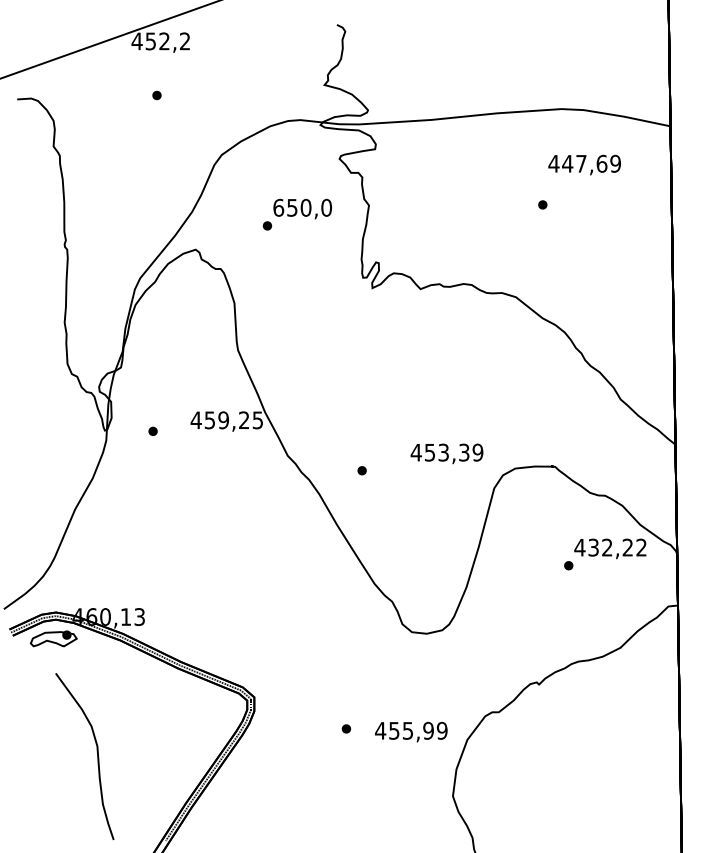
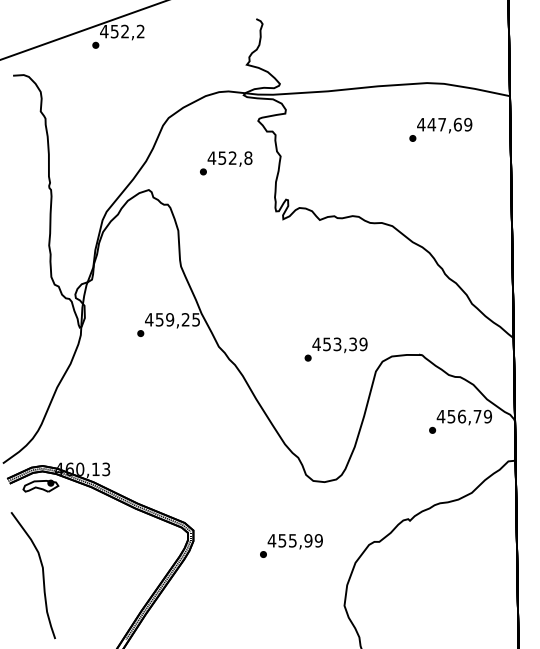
part: (156, 95) -> (95, 45), moved
part: (542, 204) -> (412, 138), moved
text: (302, 207) -> (230, 157), 650,0 -> 452,8
part: (152, 430) -> (140, 332), moved
part: (361, 470) -> (307, 357), moved
text: (617, 547) -> (469, 416), 432,22 -> 456,79
text: (411, 731) -> (295, 541), moved
curve: (96, 751) -> (42, 571), moved

